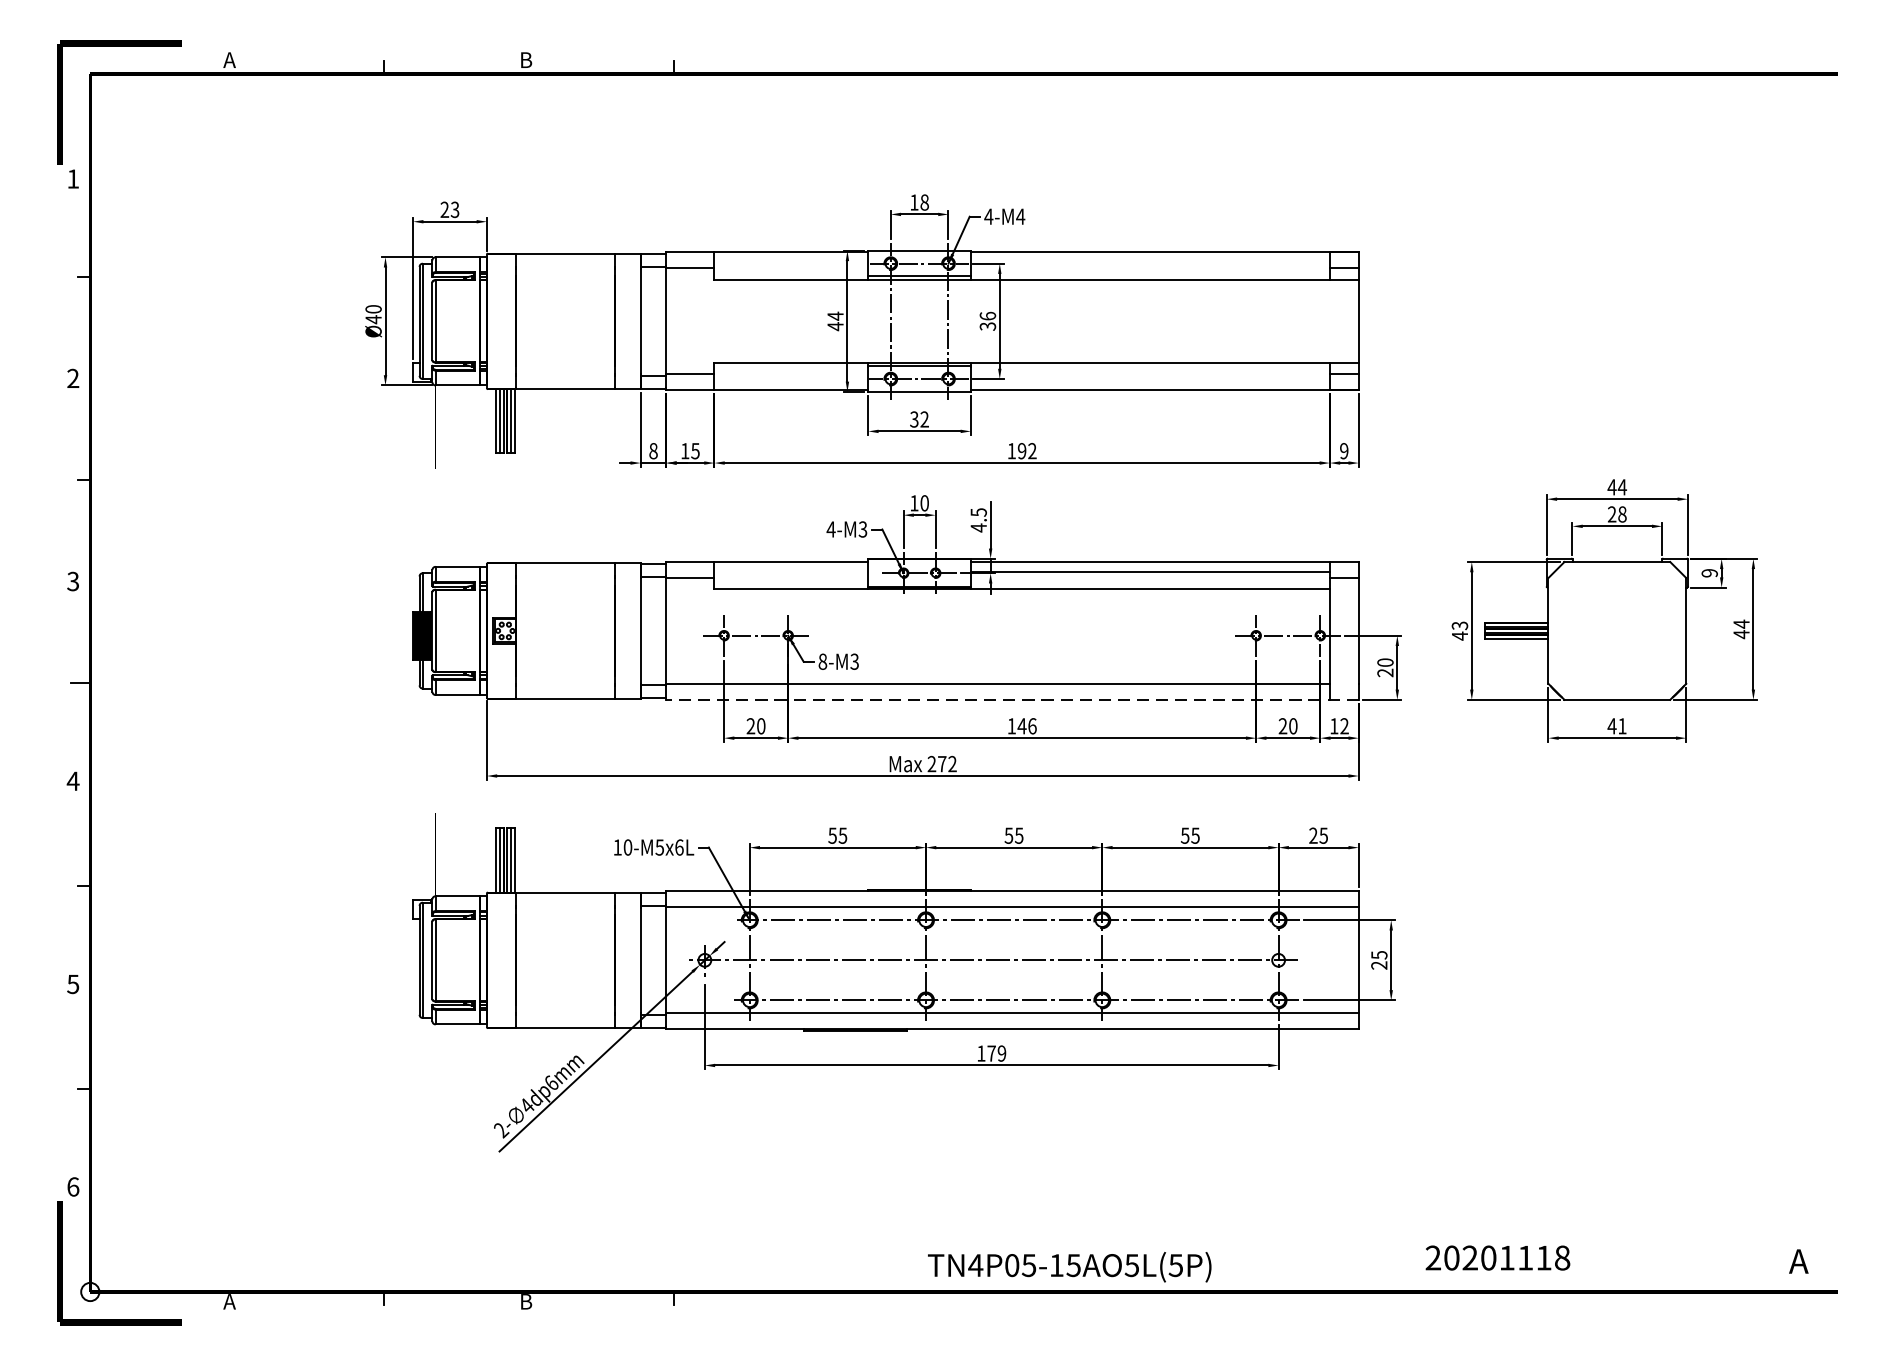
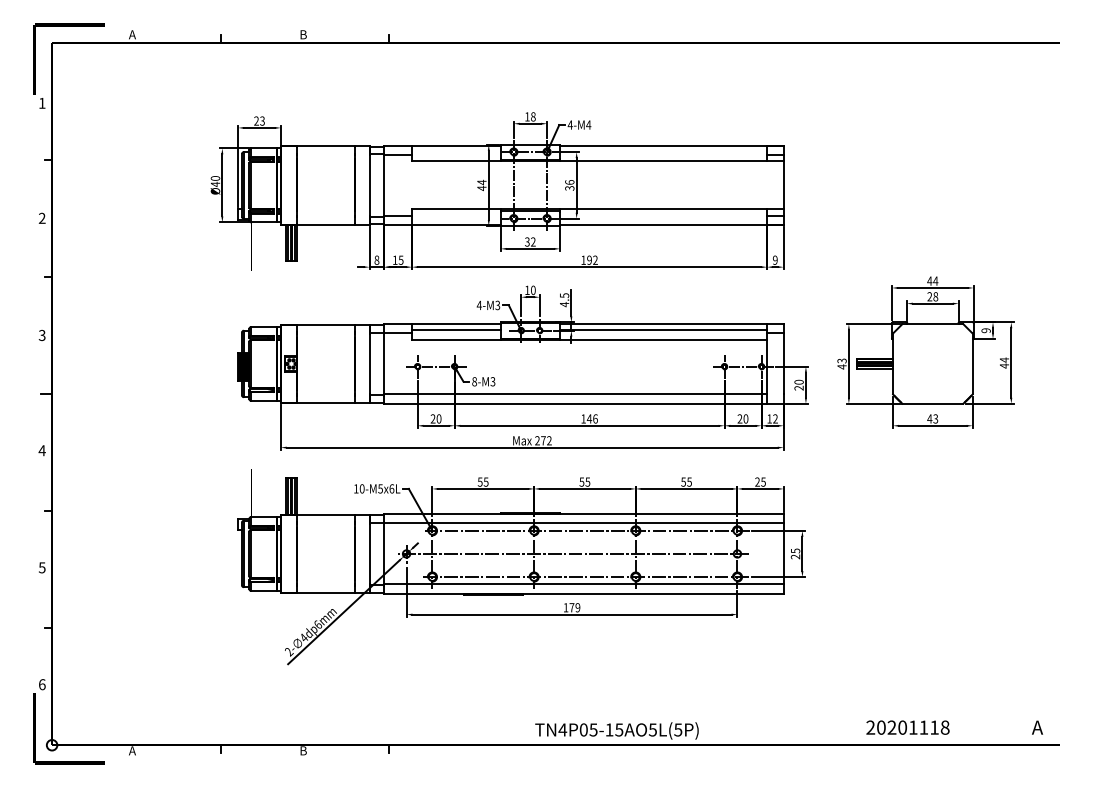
line: (791, 571) -> (456, 329), added
line: (1013, 699) -> (584, 403), dashed -> solid
text: (1621, 725) -> (935, 418), 41 -> 43
text: (1497, 1257) -> (907, 727), moved

